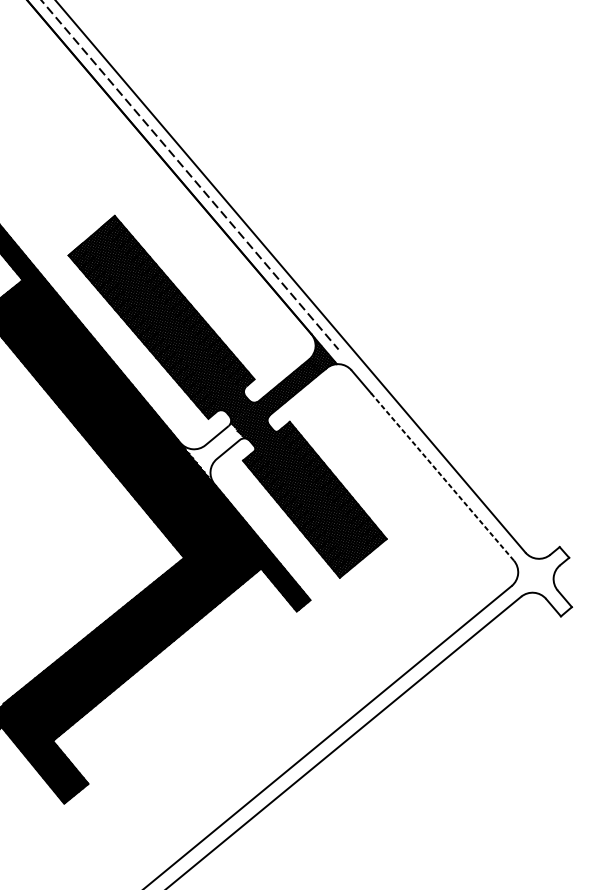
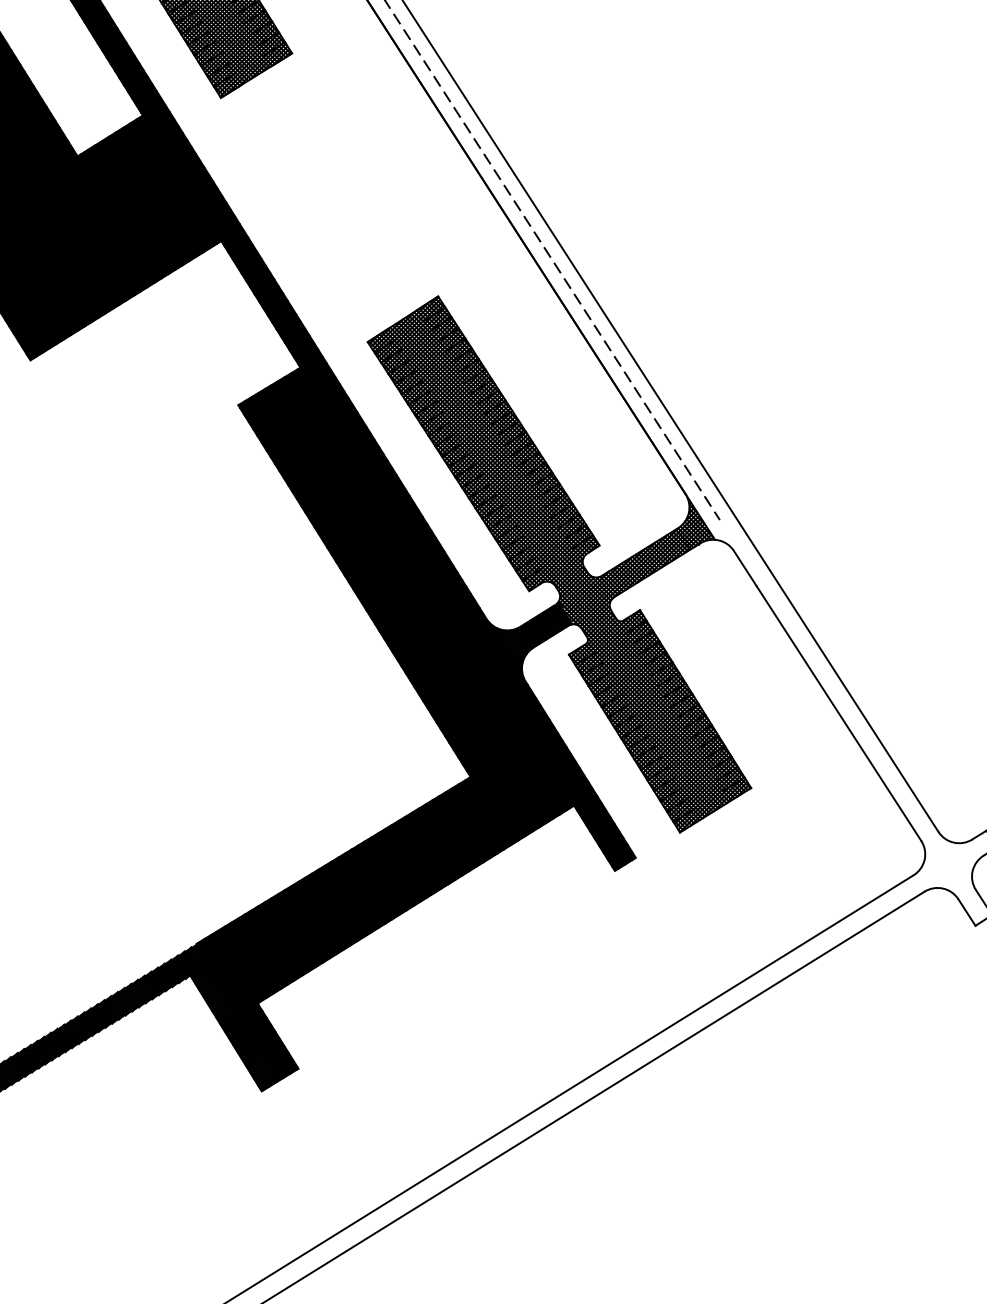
hatch: (213, 454) -> (529, 641), added
line: (442, 477) -> (838, 713), dashed -> solid

